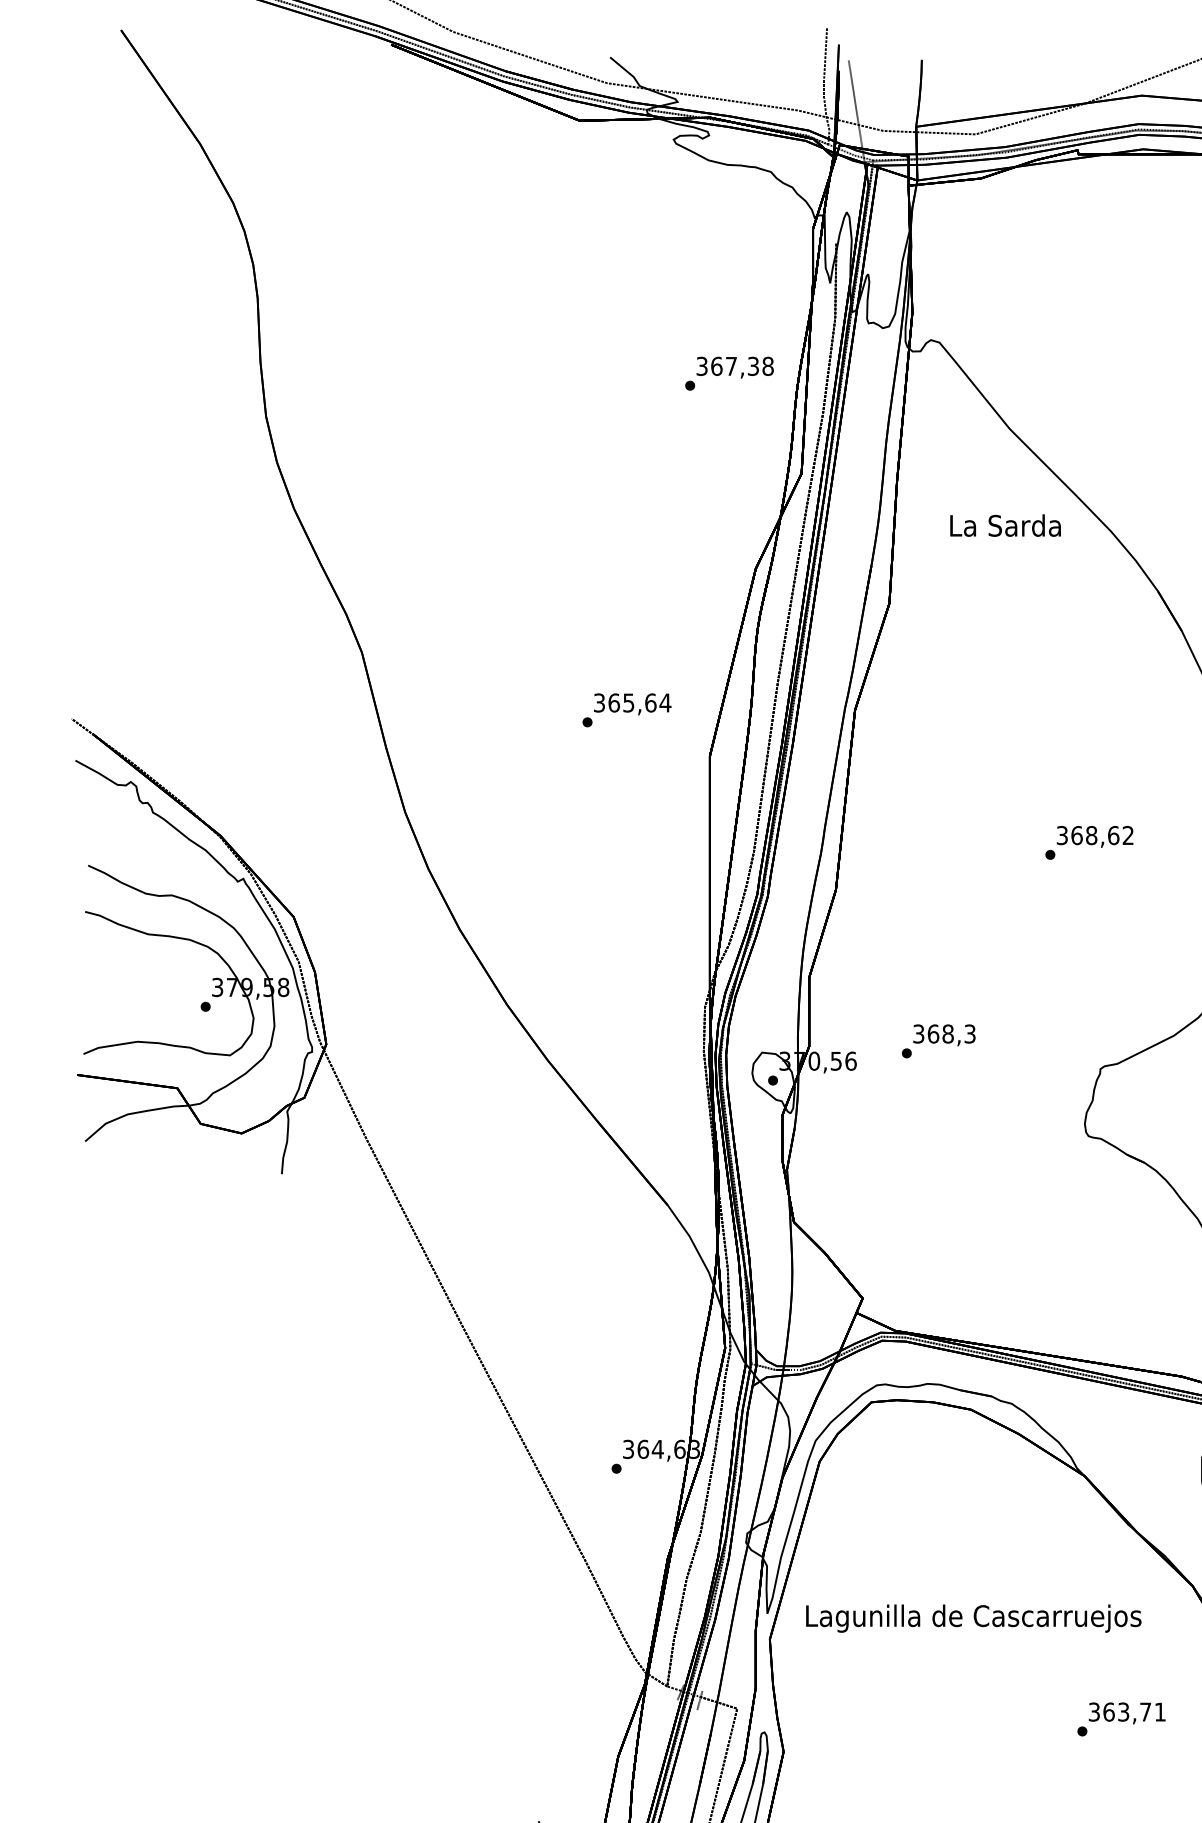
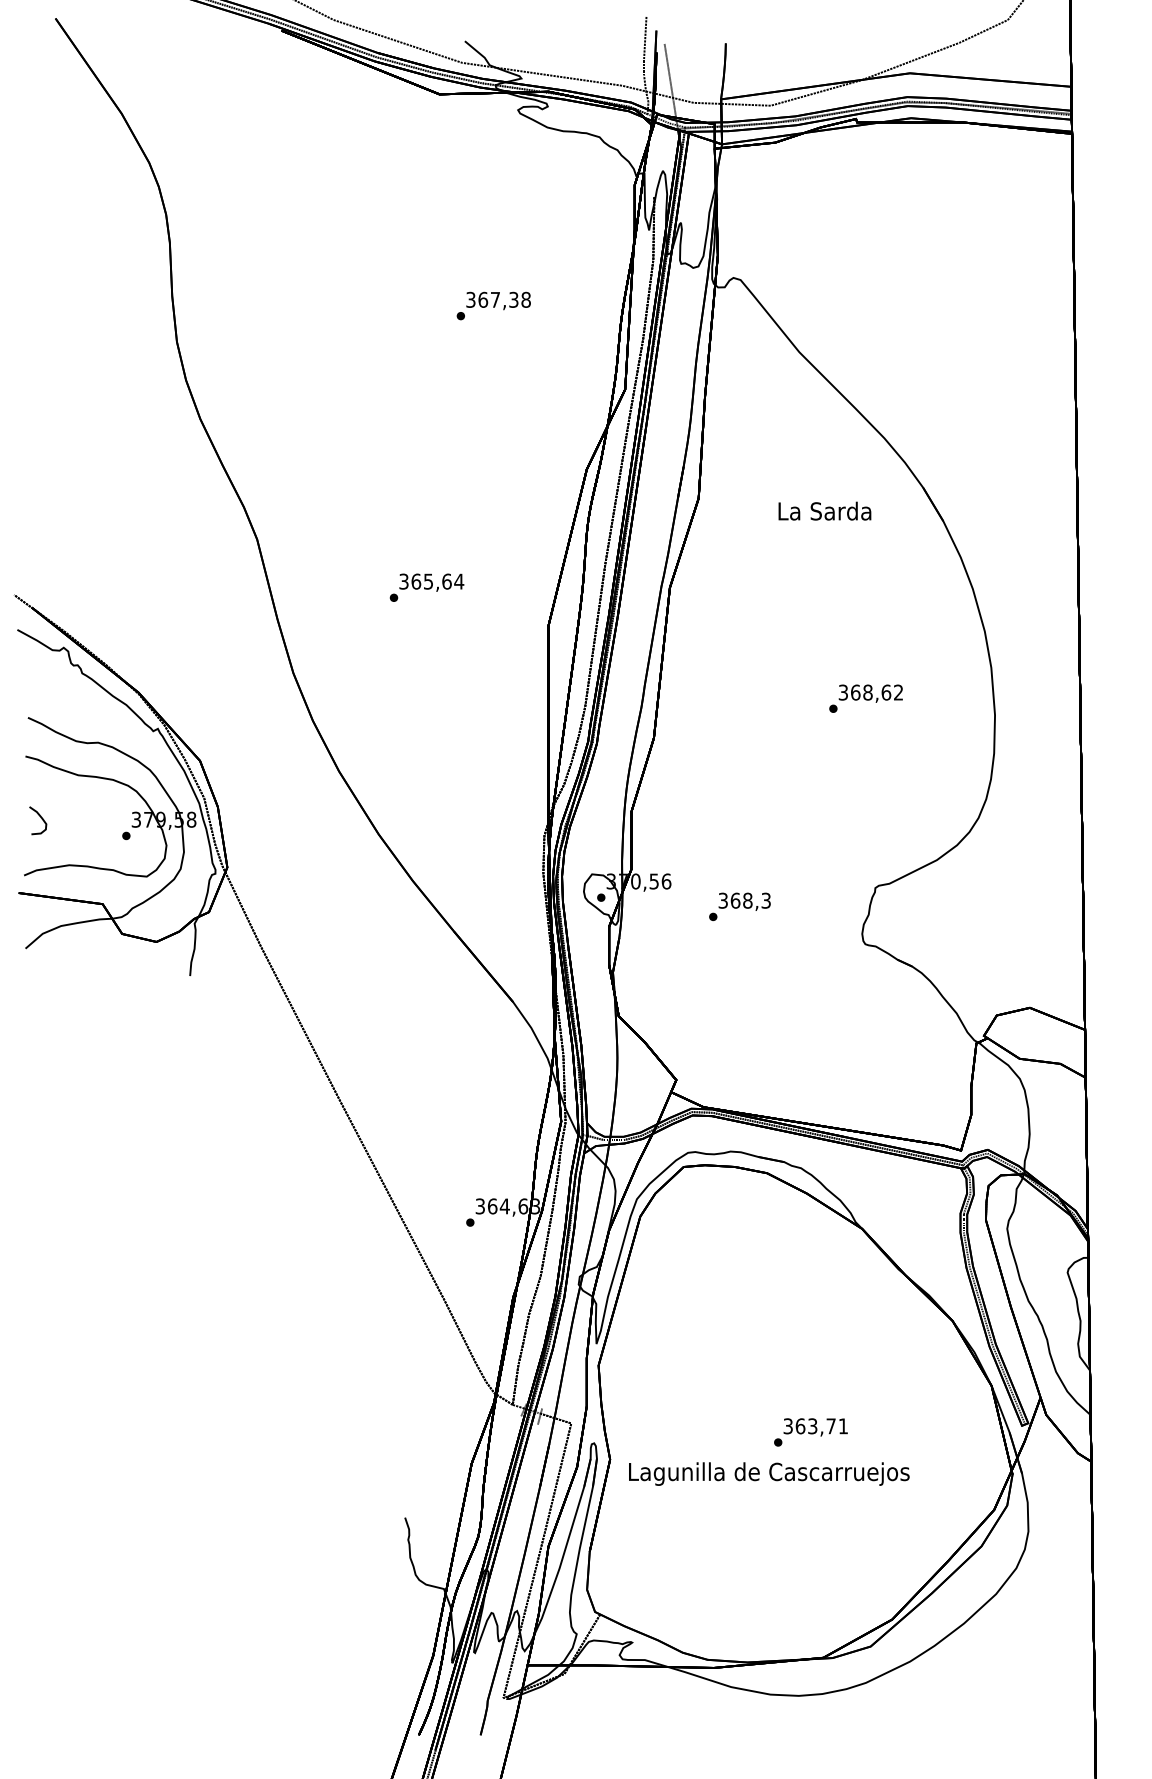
text: (729, 373) -> (493, 305), moved
text: (1005, 524) -> (824, 510), moved
text: (626, 709) -> (426, 587), moved
curve: (104, 987) -> (41, 819), added
text: (938, 1040) -> (739, 906), moved
text: (974, 1617) -> (769, 1473), moved
text: (1120, 1719) -> (810, 1432), moved

